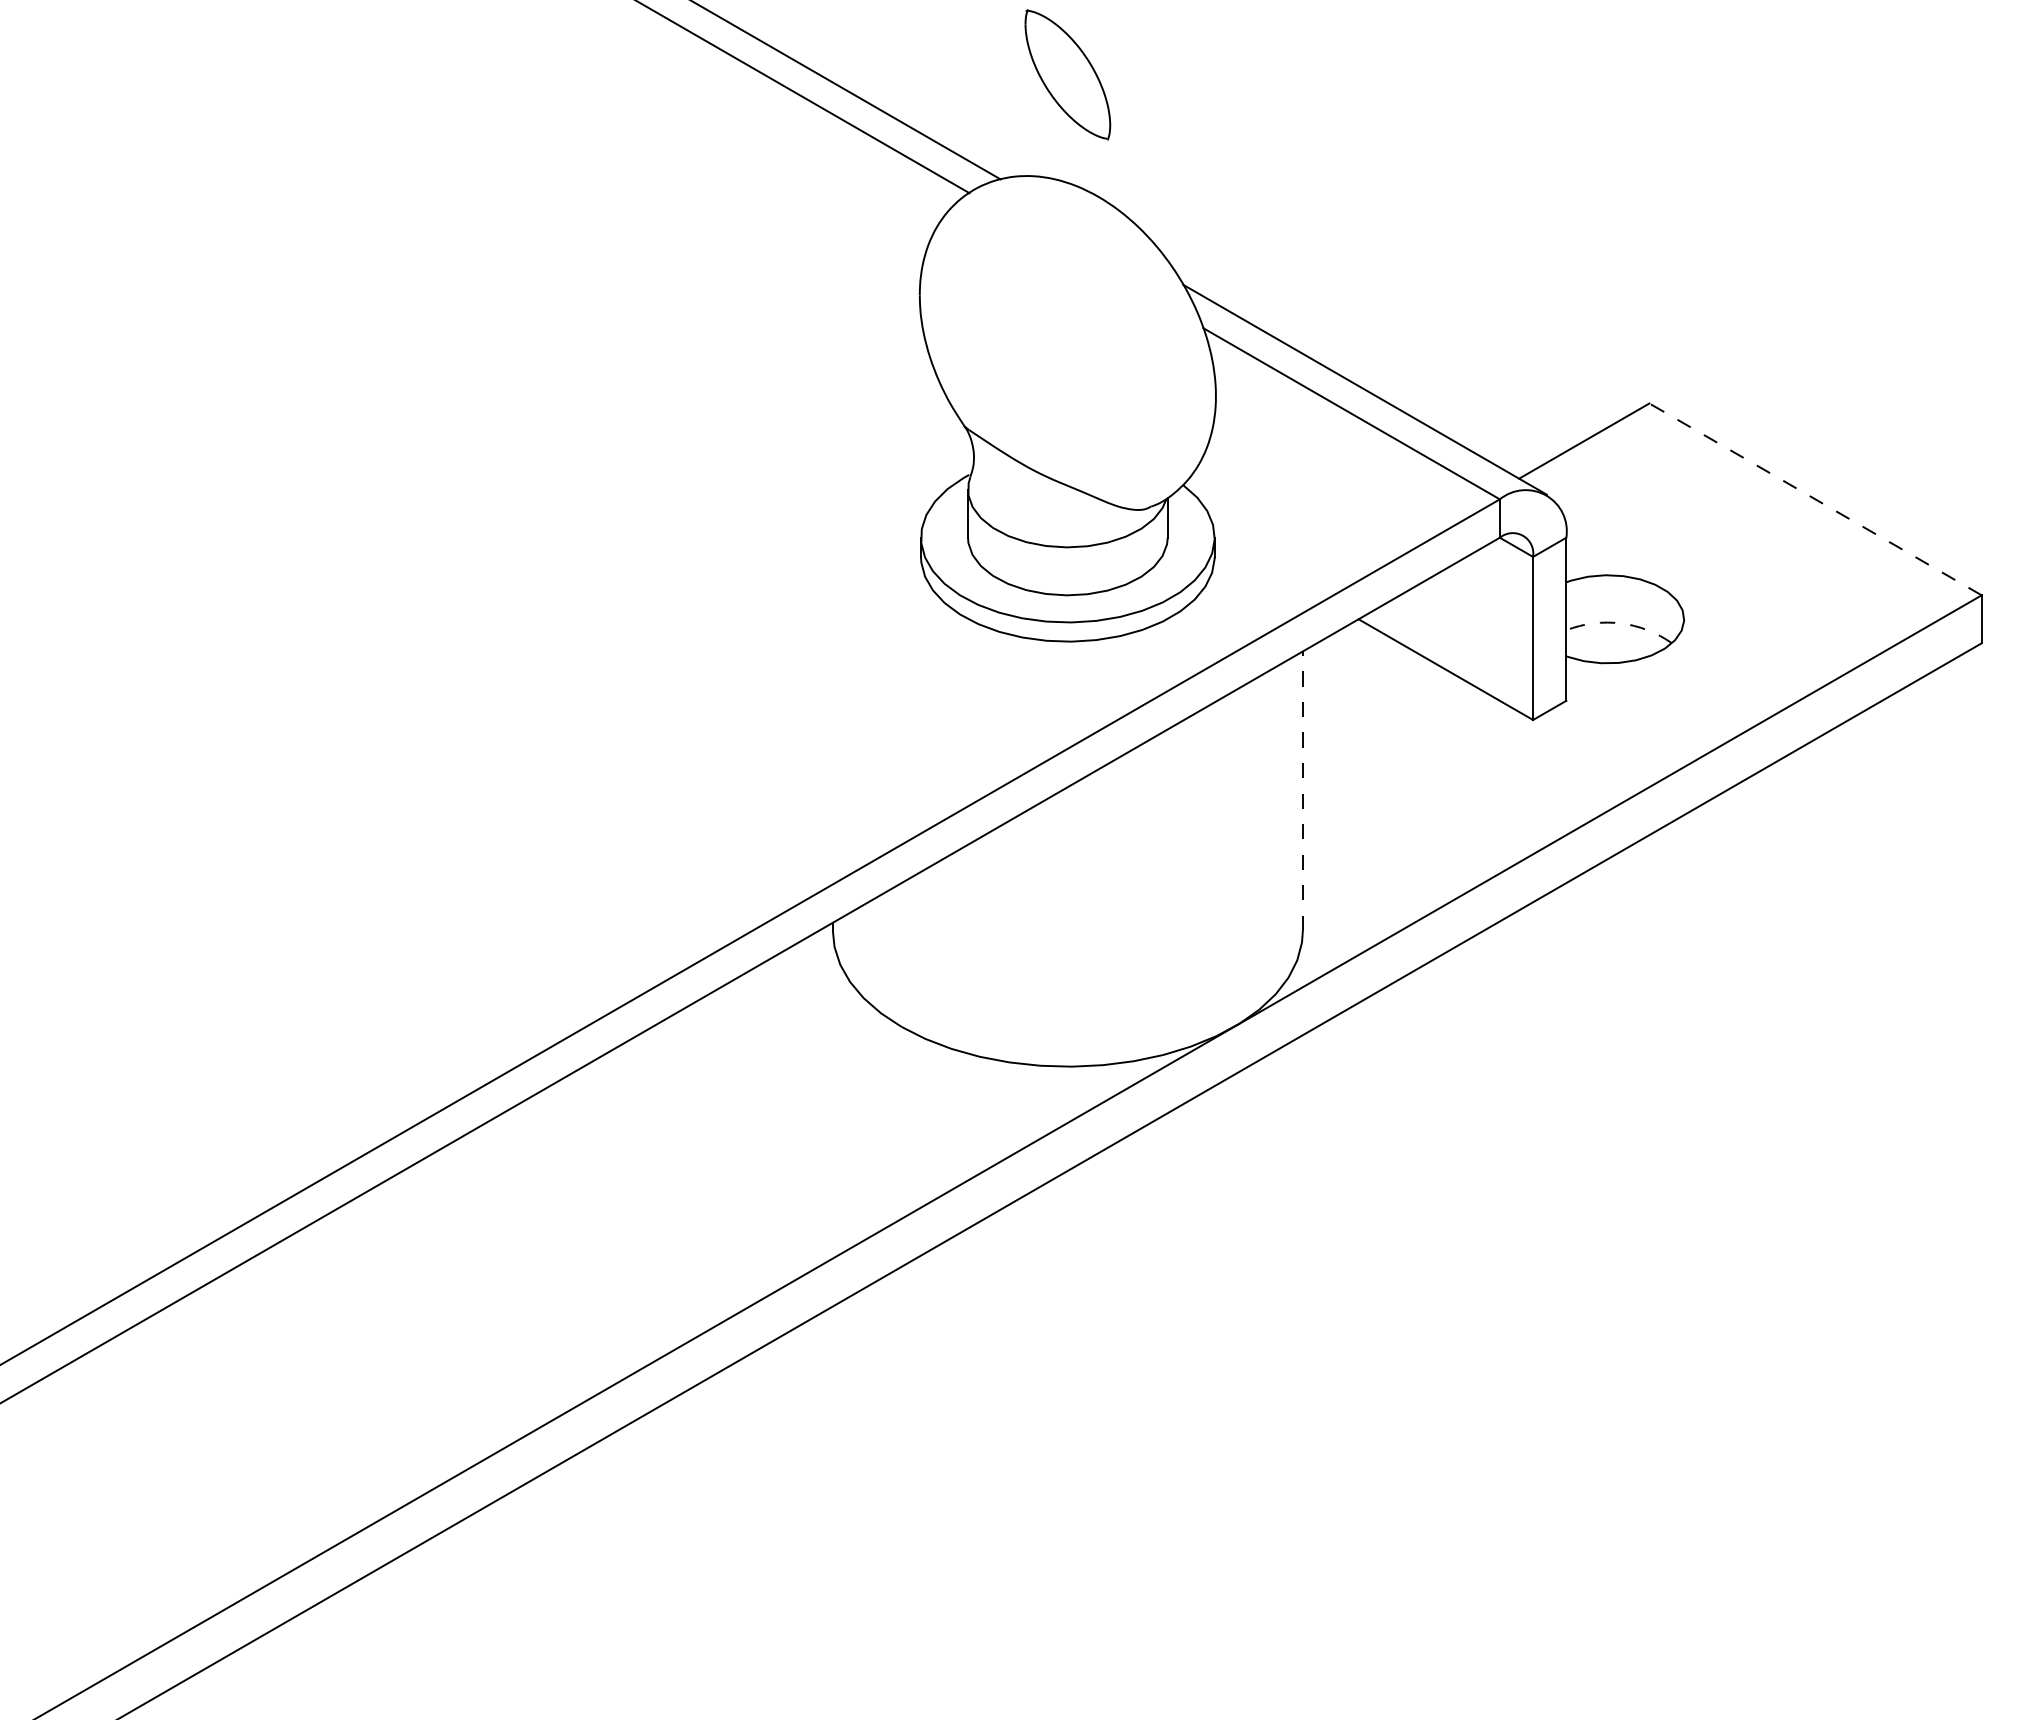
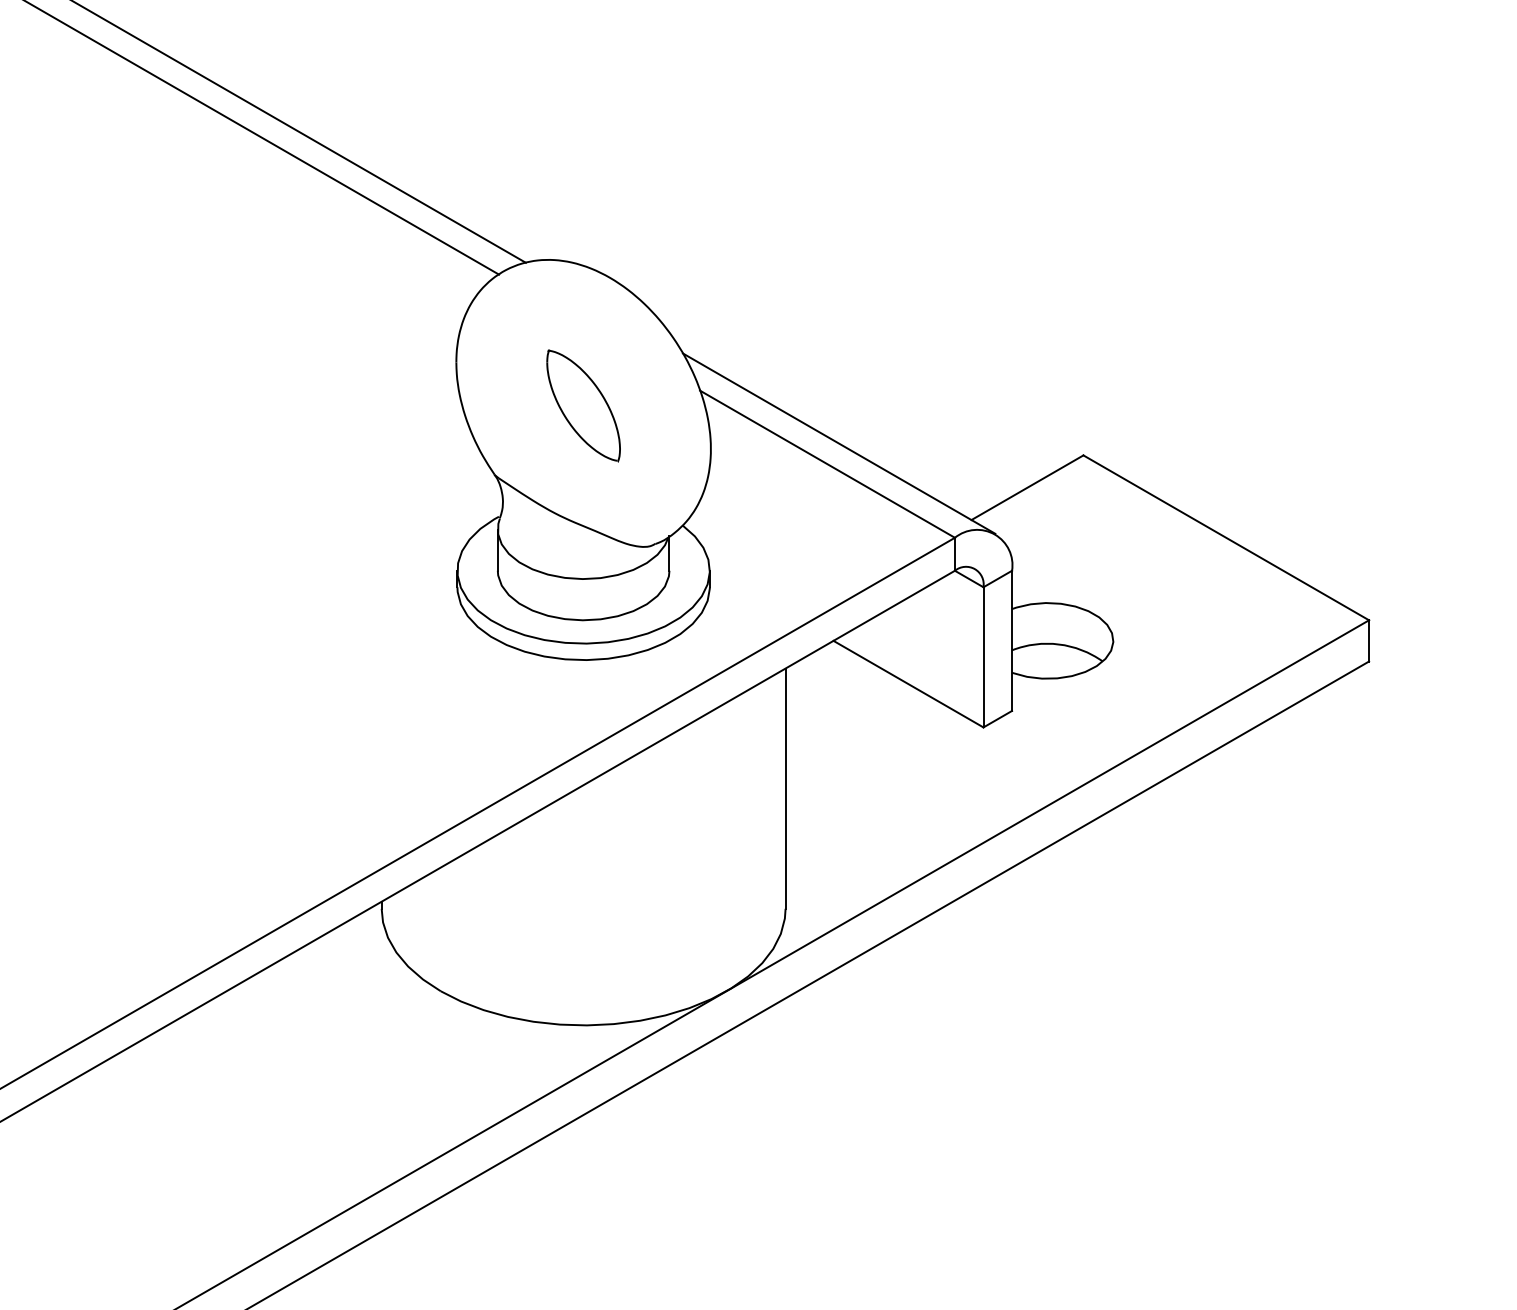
part: (1067, 74) -> (583, 405), moved
line: (1815, 499) -> (1226, 537), dashed -> solid
arc: (1620, 623) -> (1058, 644), dashed -> solid
line: (1302, 791) -> (785, 788), dashed -> solid

